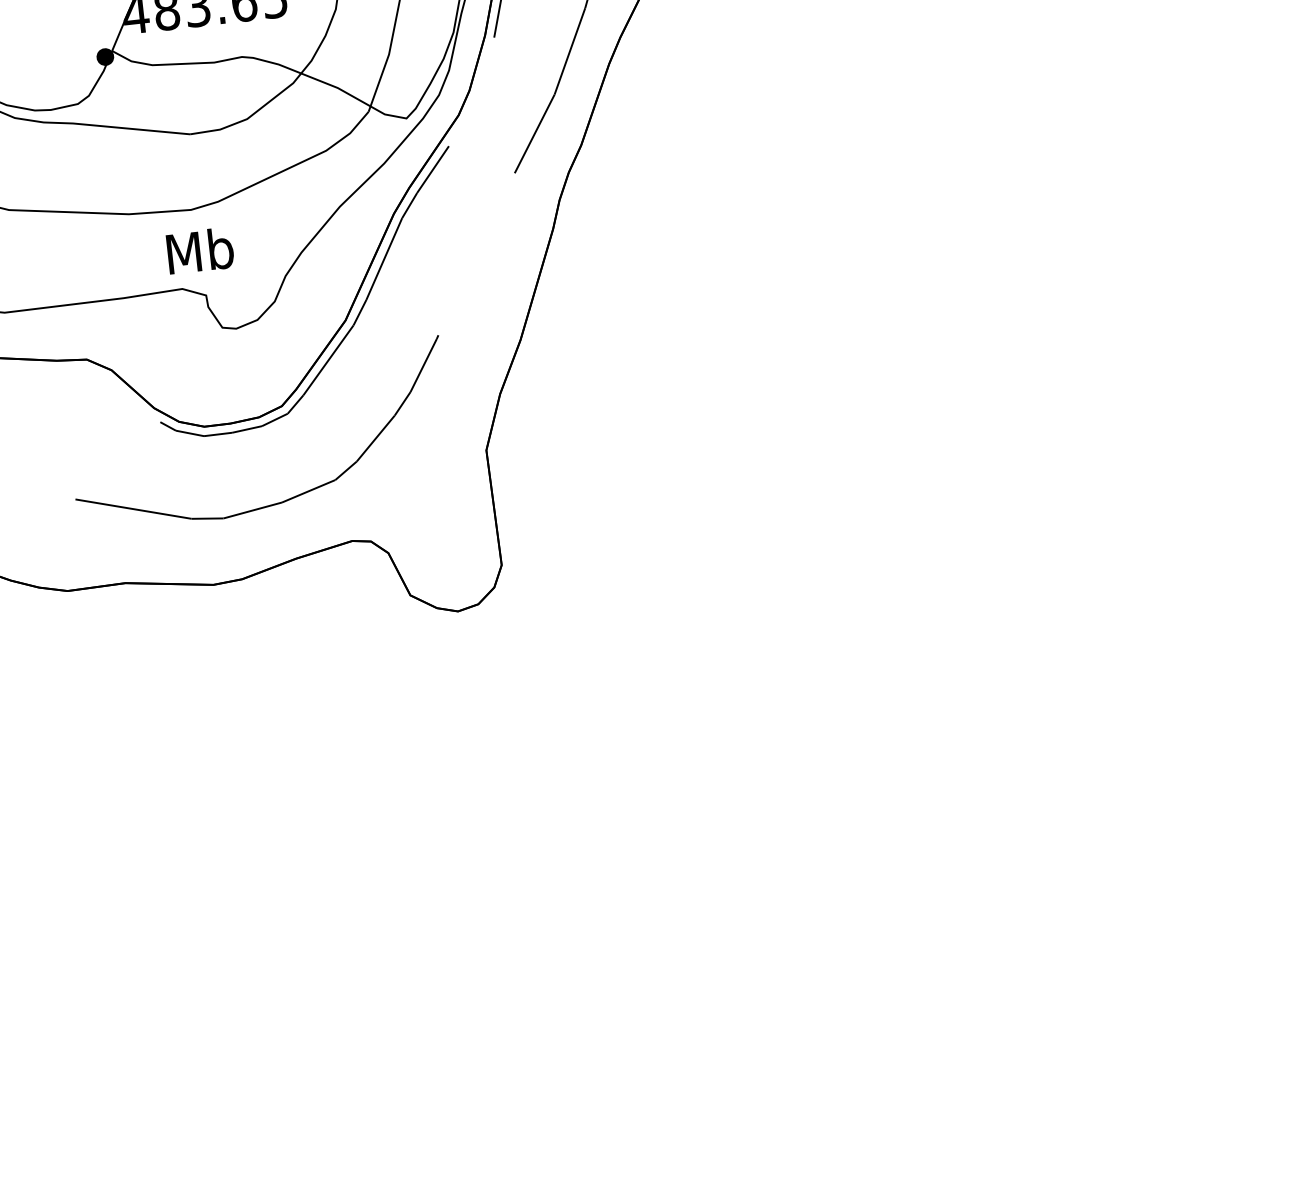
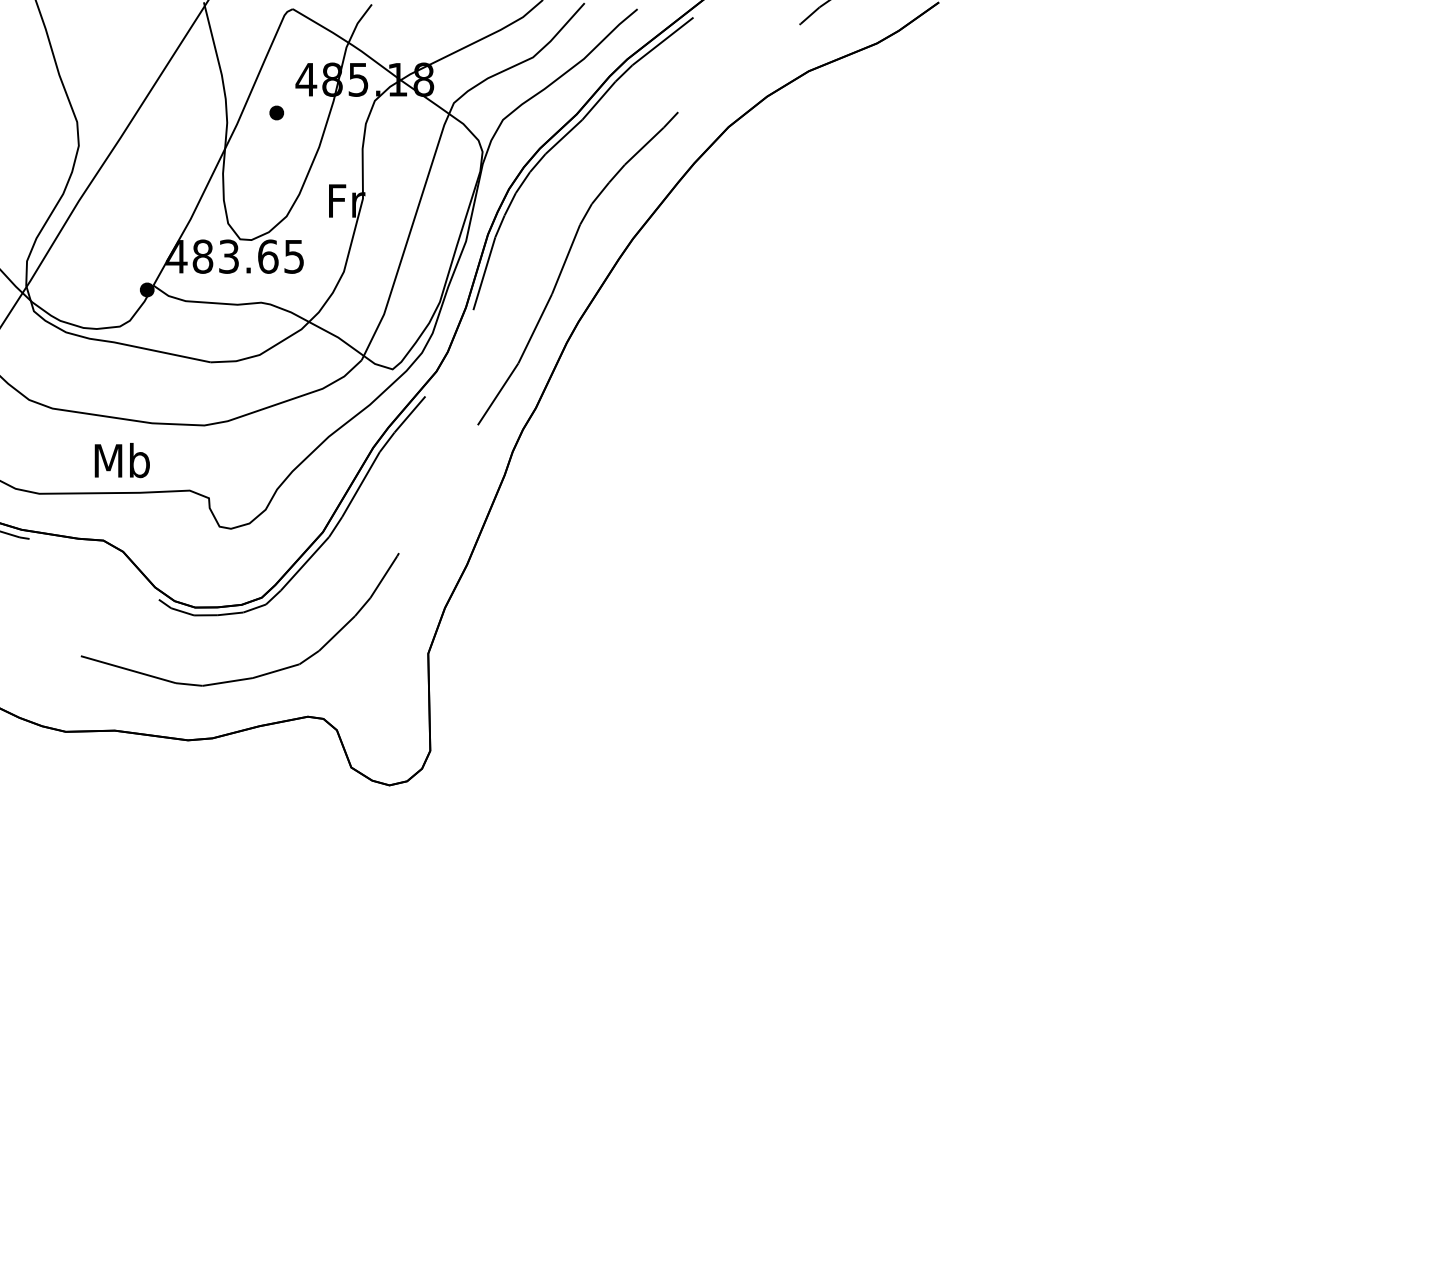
text: (199, 250) -> (121, 460), moved

